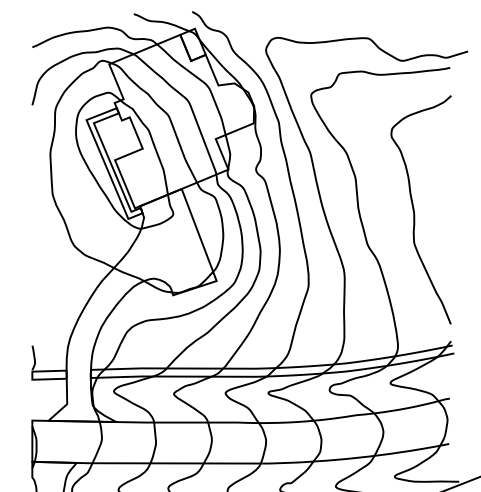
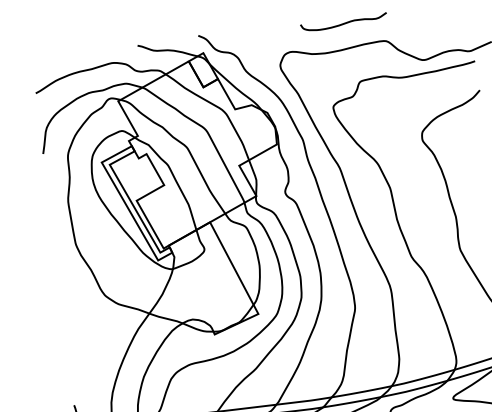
curve: (330, 16) -> (343, 22), added

